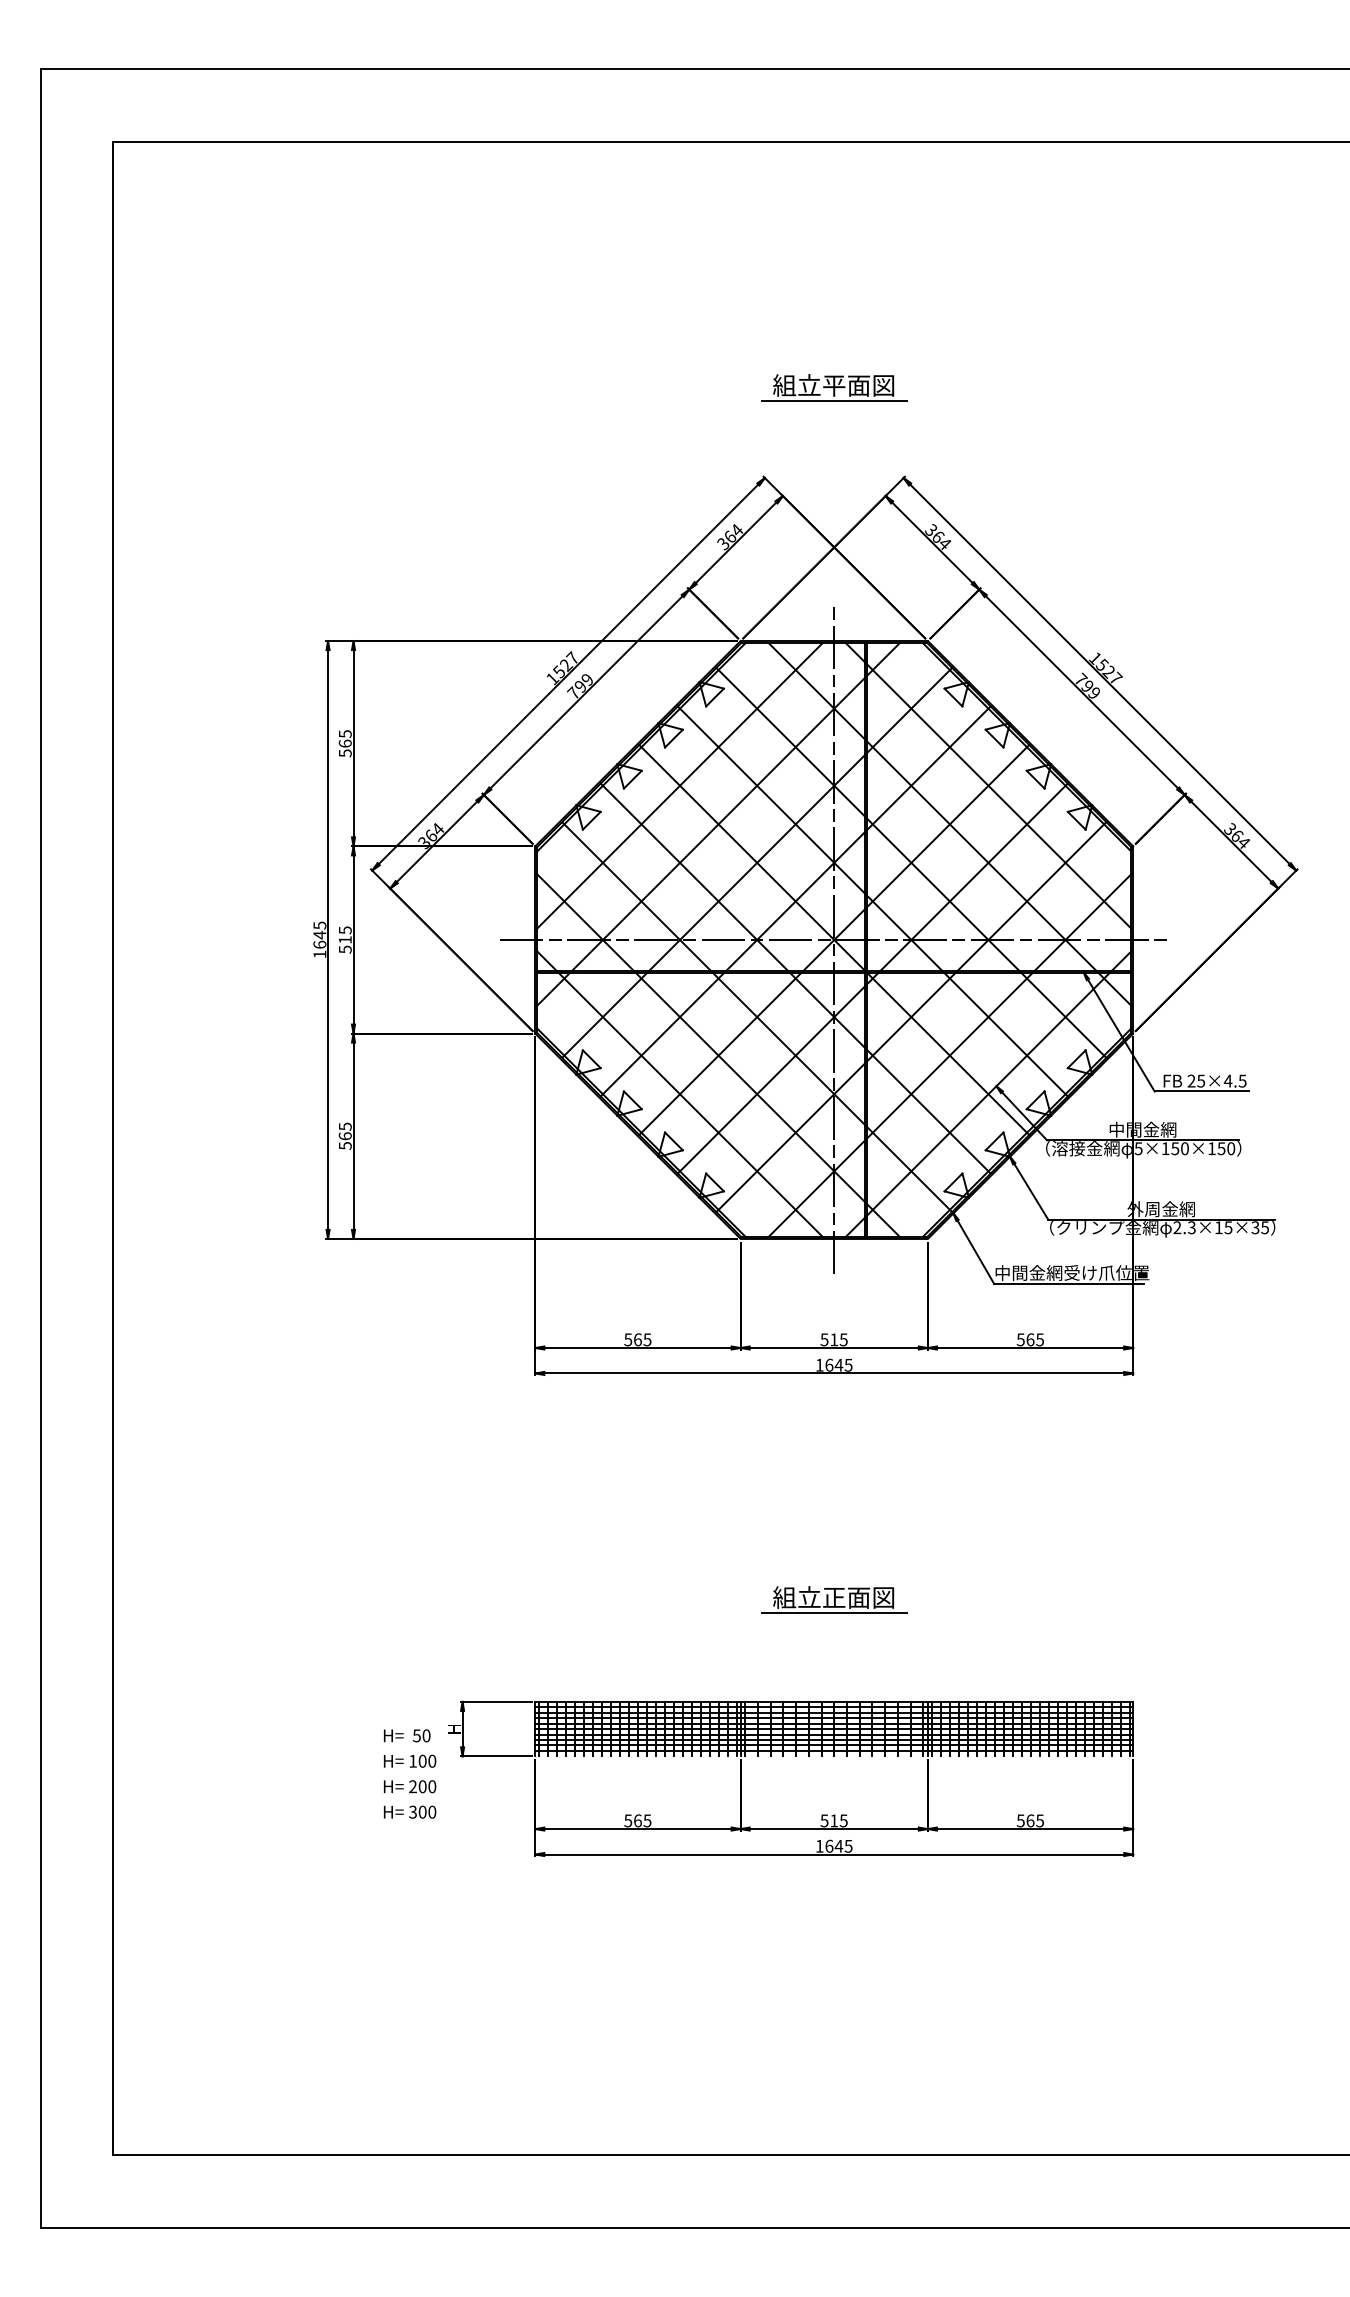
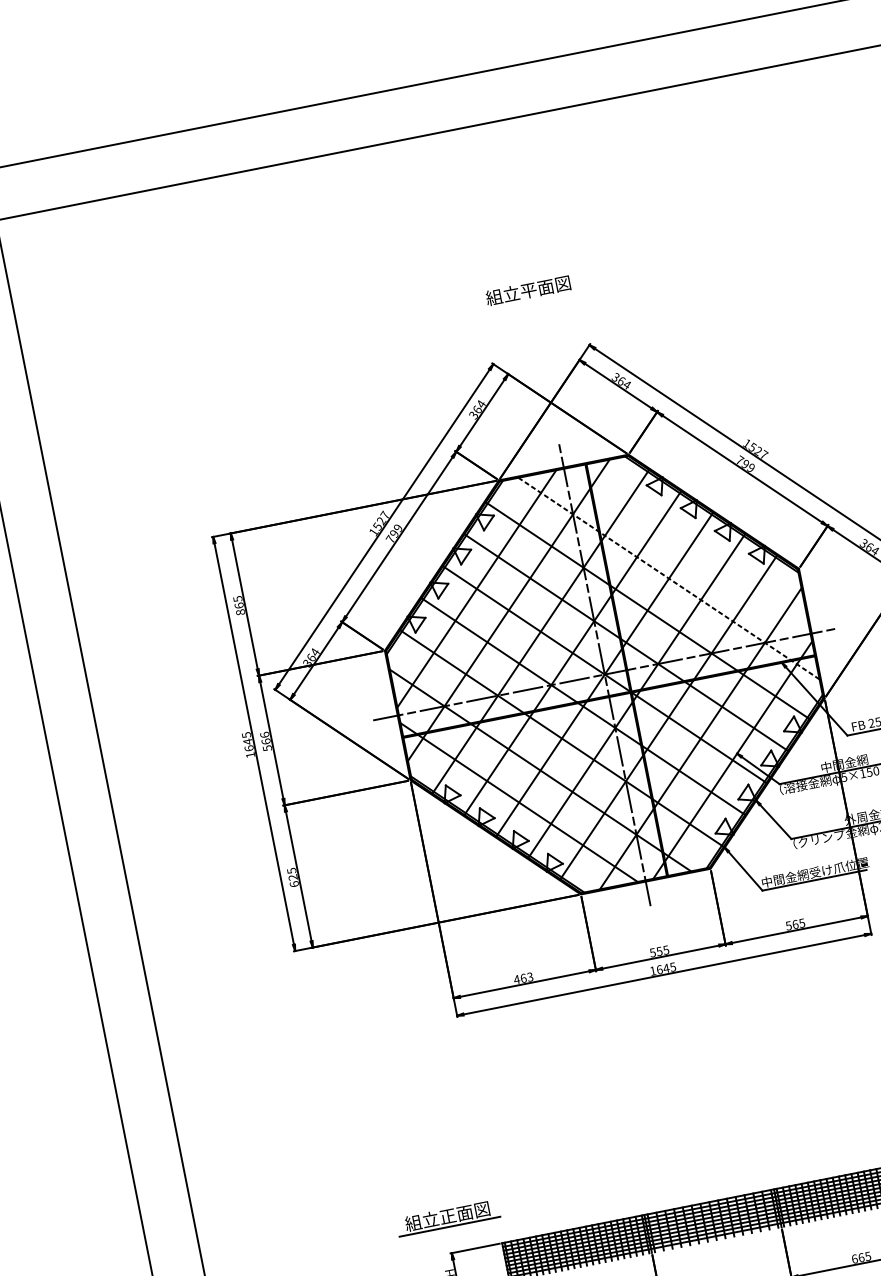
line: (833, 400) -> (530, 301), removed
text: (344, 753) -> (240, 612), 565 -> 865
line: (988, 785) -> (690, 546), removed
line: (949, 824) -> (668, 578), solid -> dashed
text: (344, 934) -> (264, 737), 515 -> 566
text: (344, 1140) -> (293, 880), 565 -> 625
text: (637, 1339) -> (523, 978), 565 -> 463
text: (834, 1339) -> (659, 951), 515 -> 555
part: (834, 1599) -> (448, 1217), moved
text: (1020, 1820) -> (854, 1258), 565 -> 665

